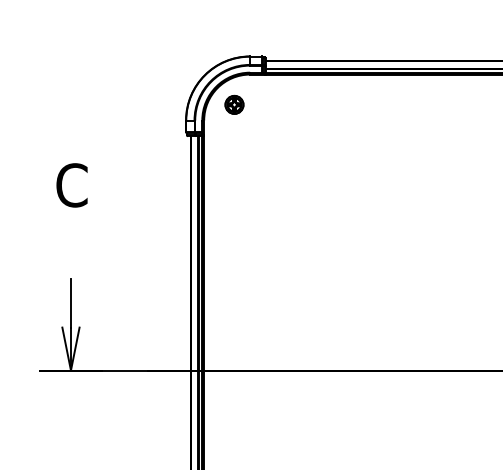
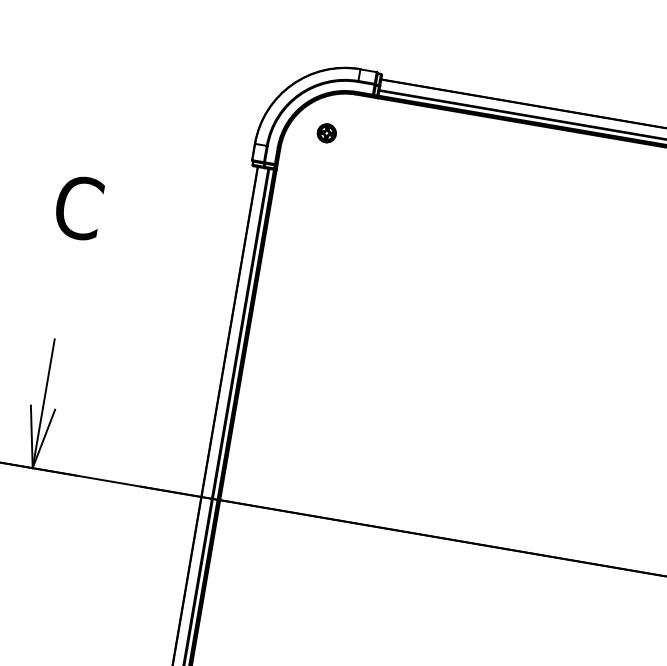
part: (234, 104) -> (326, 132), size x0.7

